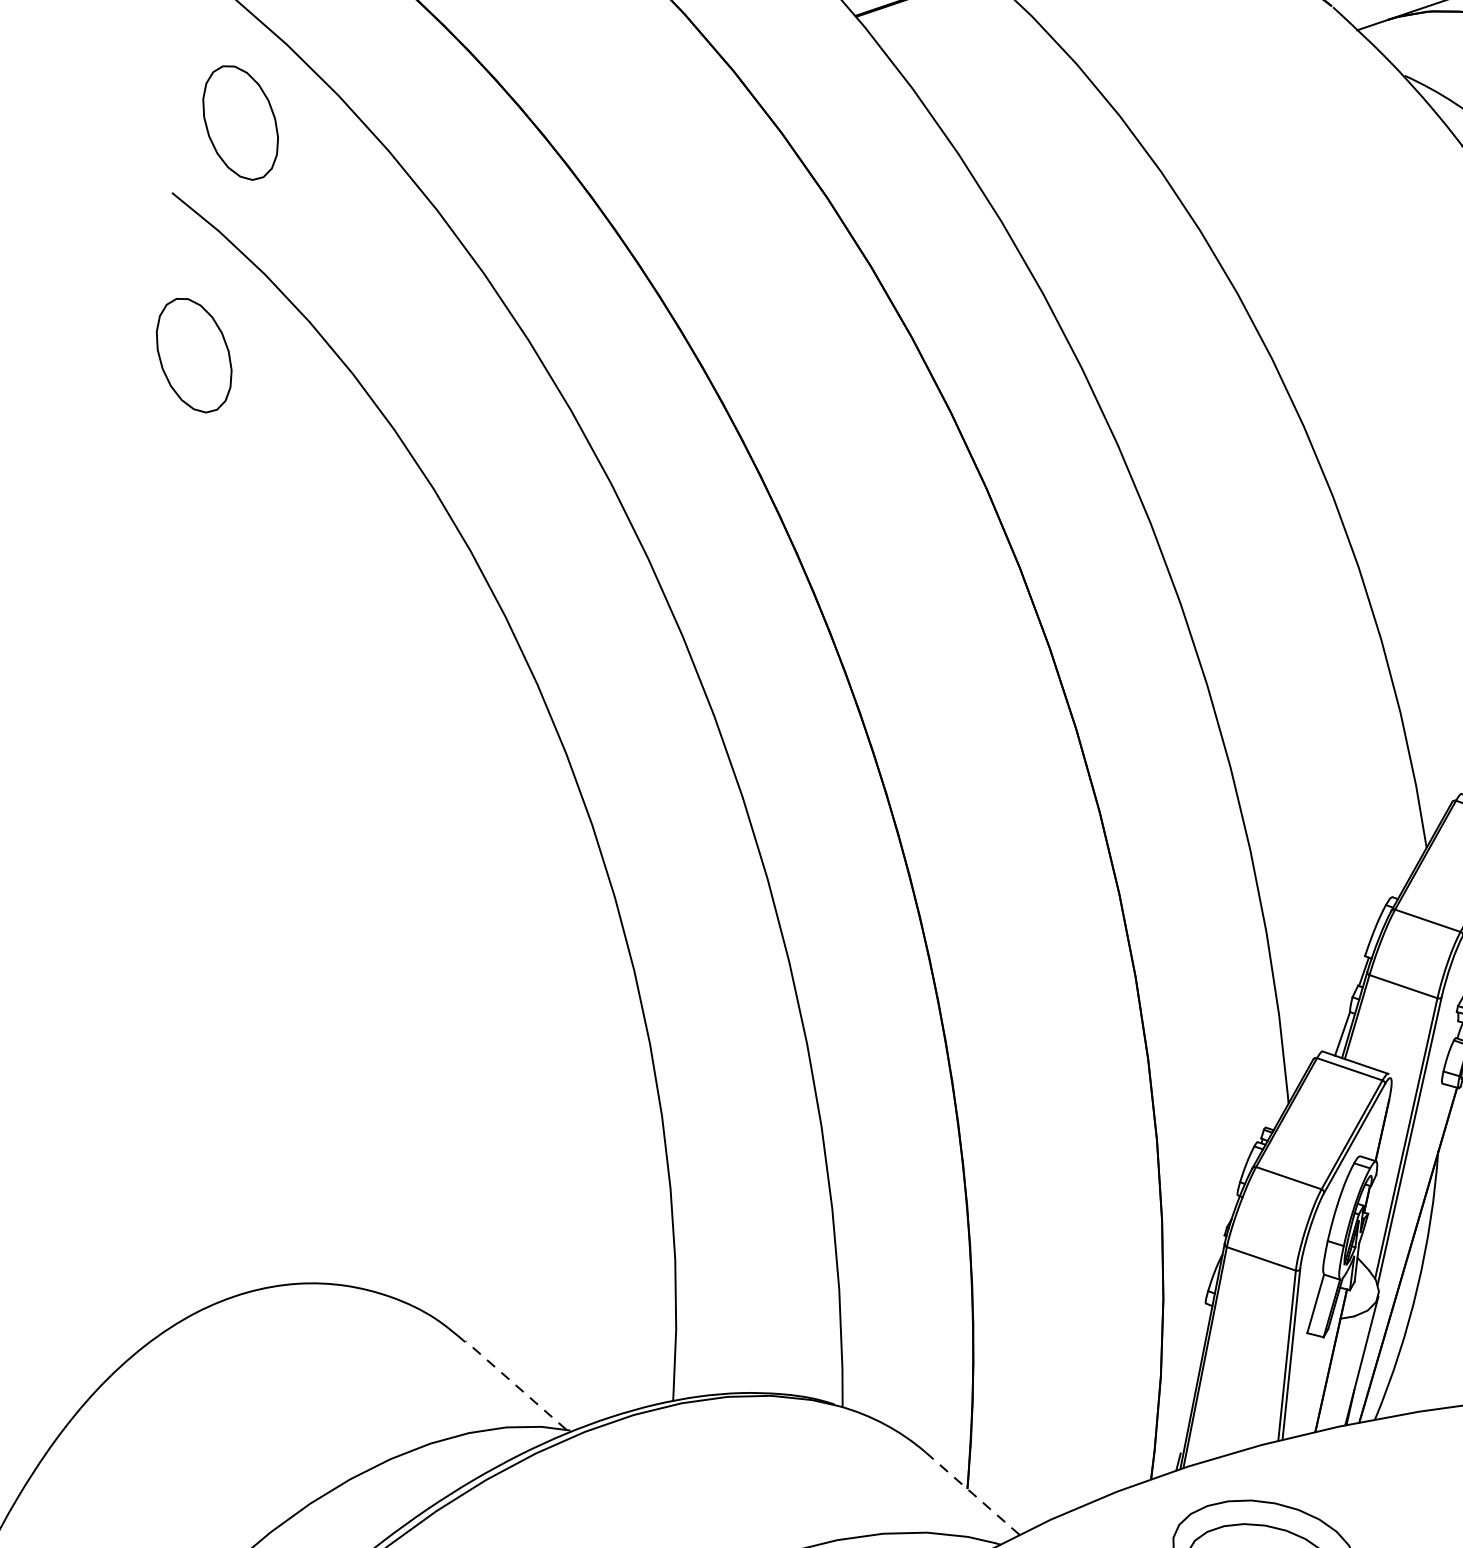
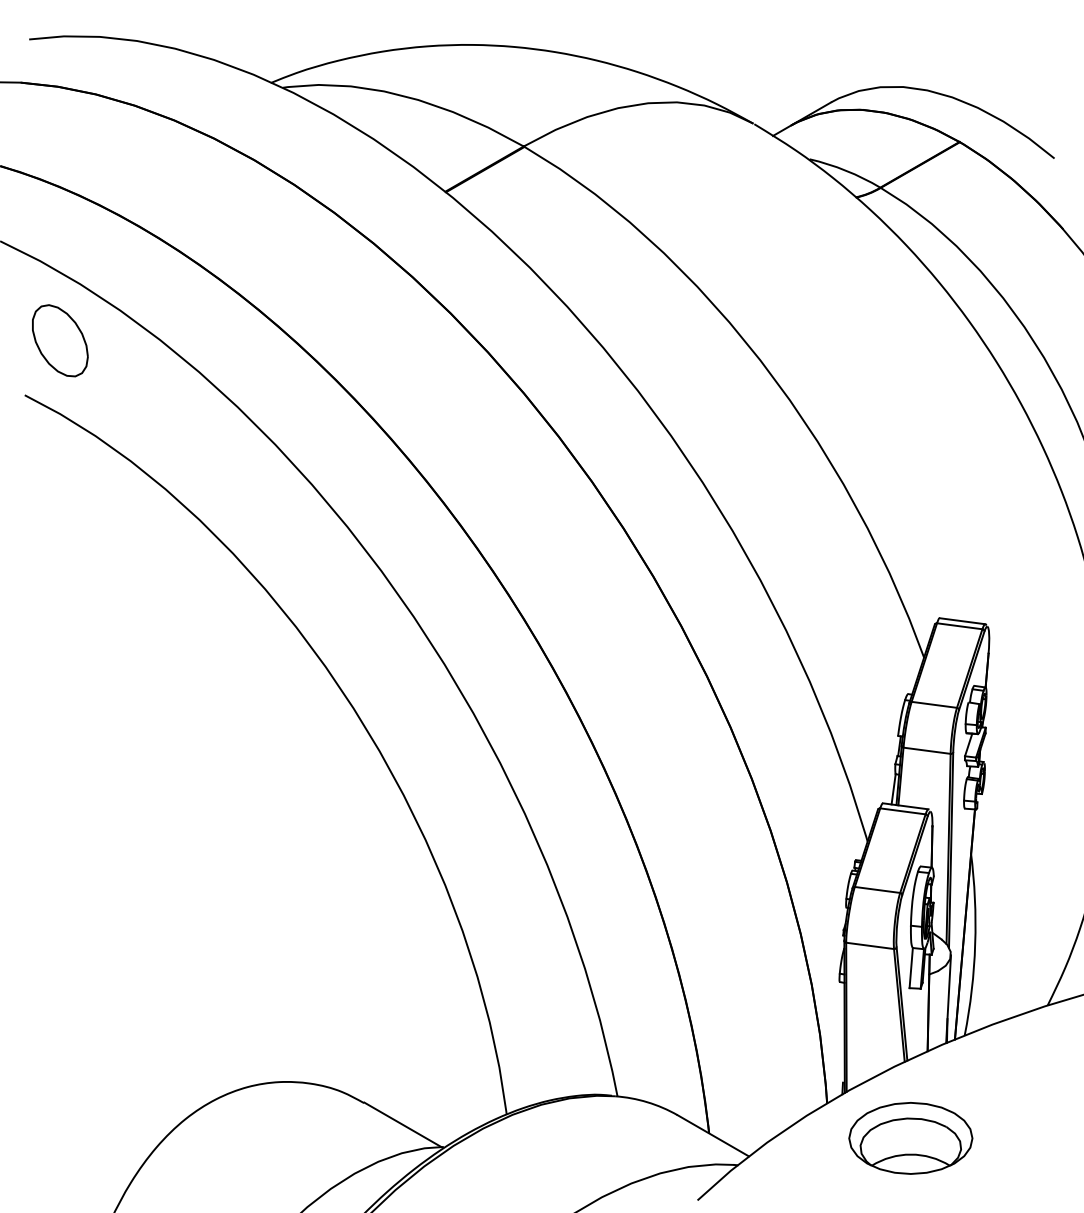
part: (194, 354) -> (60, 497), removed
line: (515, 1385) -> (402, 1124), dashed -> solid
line: (971, 1493) -> (712, 1135), dashed -> solid

